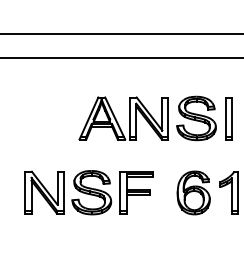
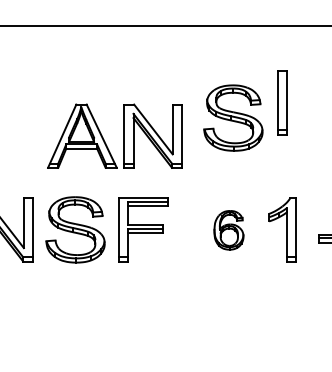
part: (123, 118) -> (114, 136), moved
part: (228, 118) -> (281, 103), moved
part: (193, 192) -> (228, 229), size x0.6

